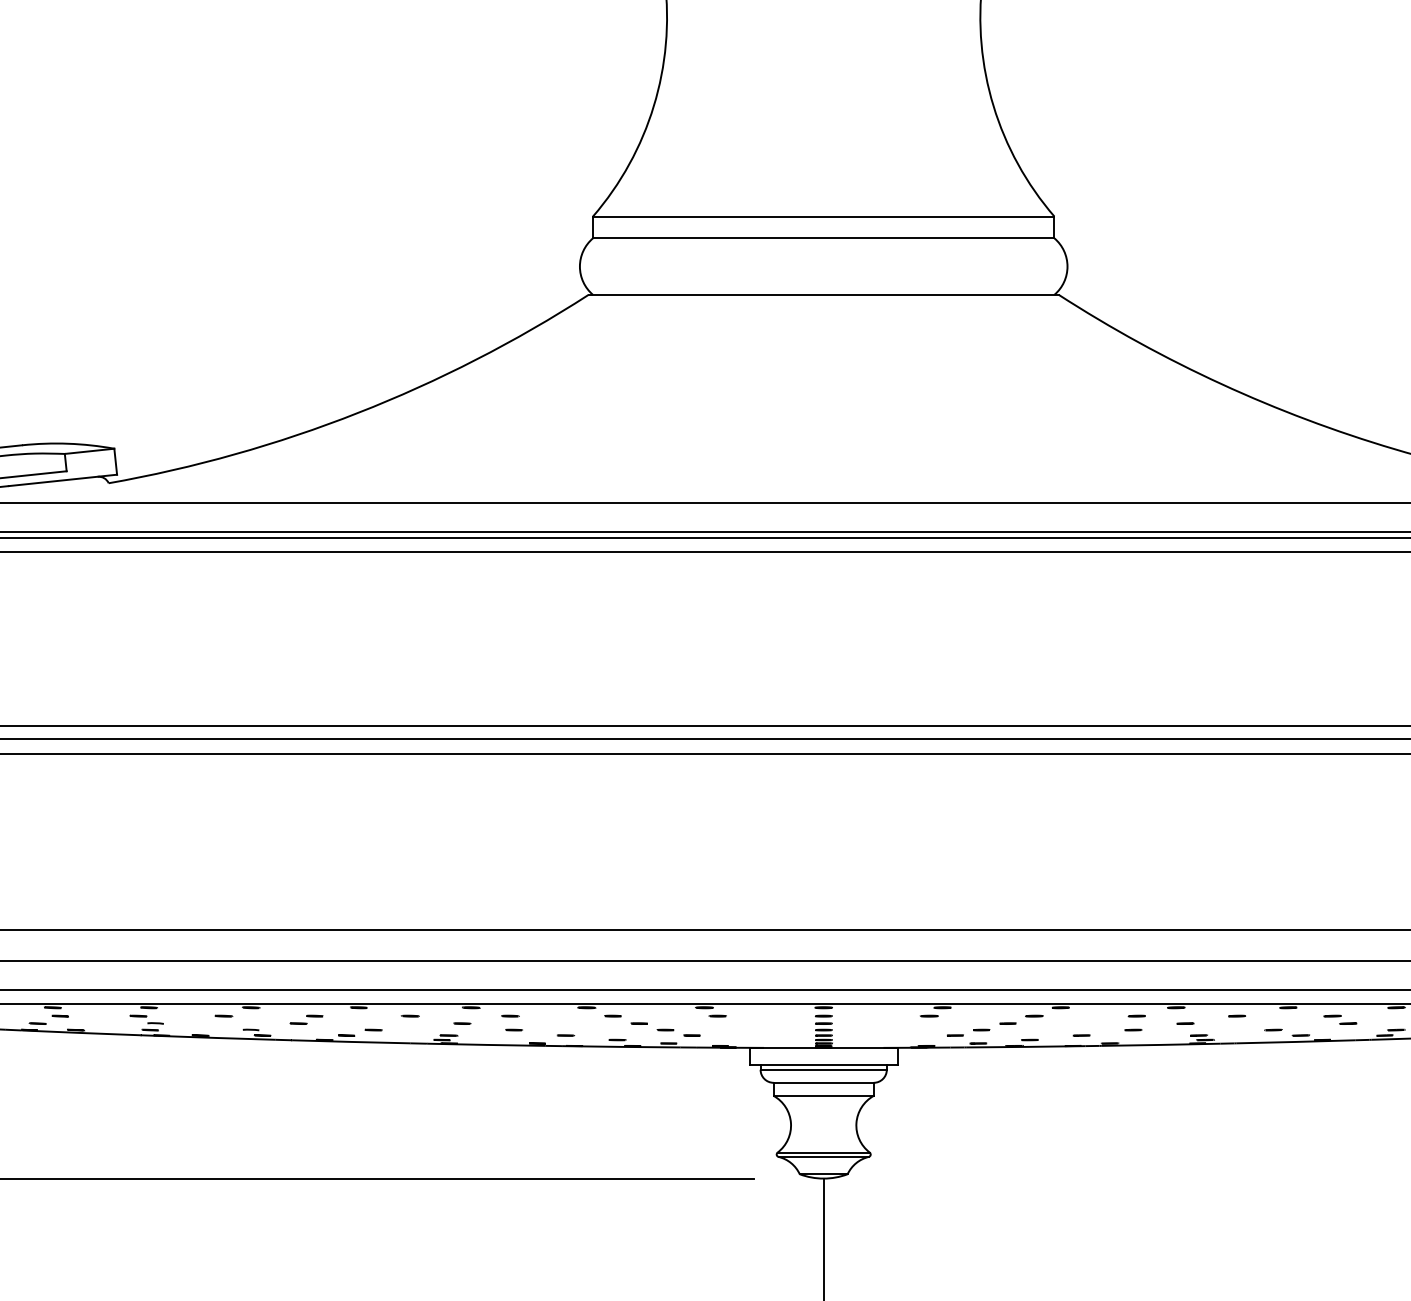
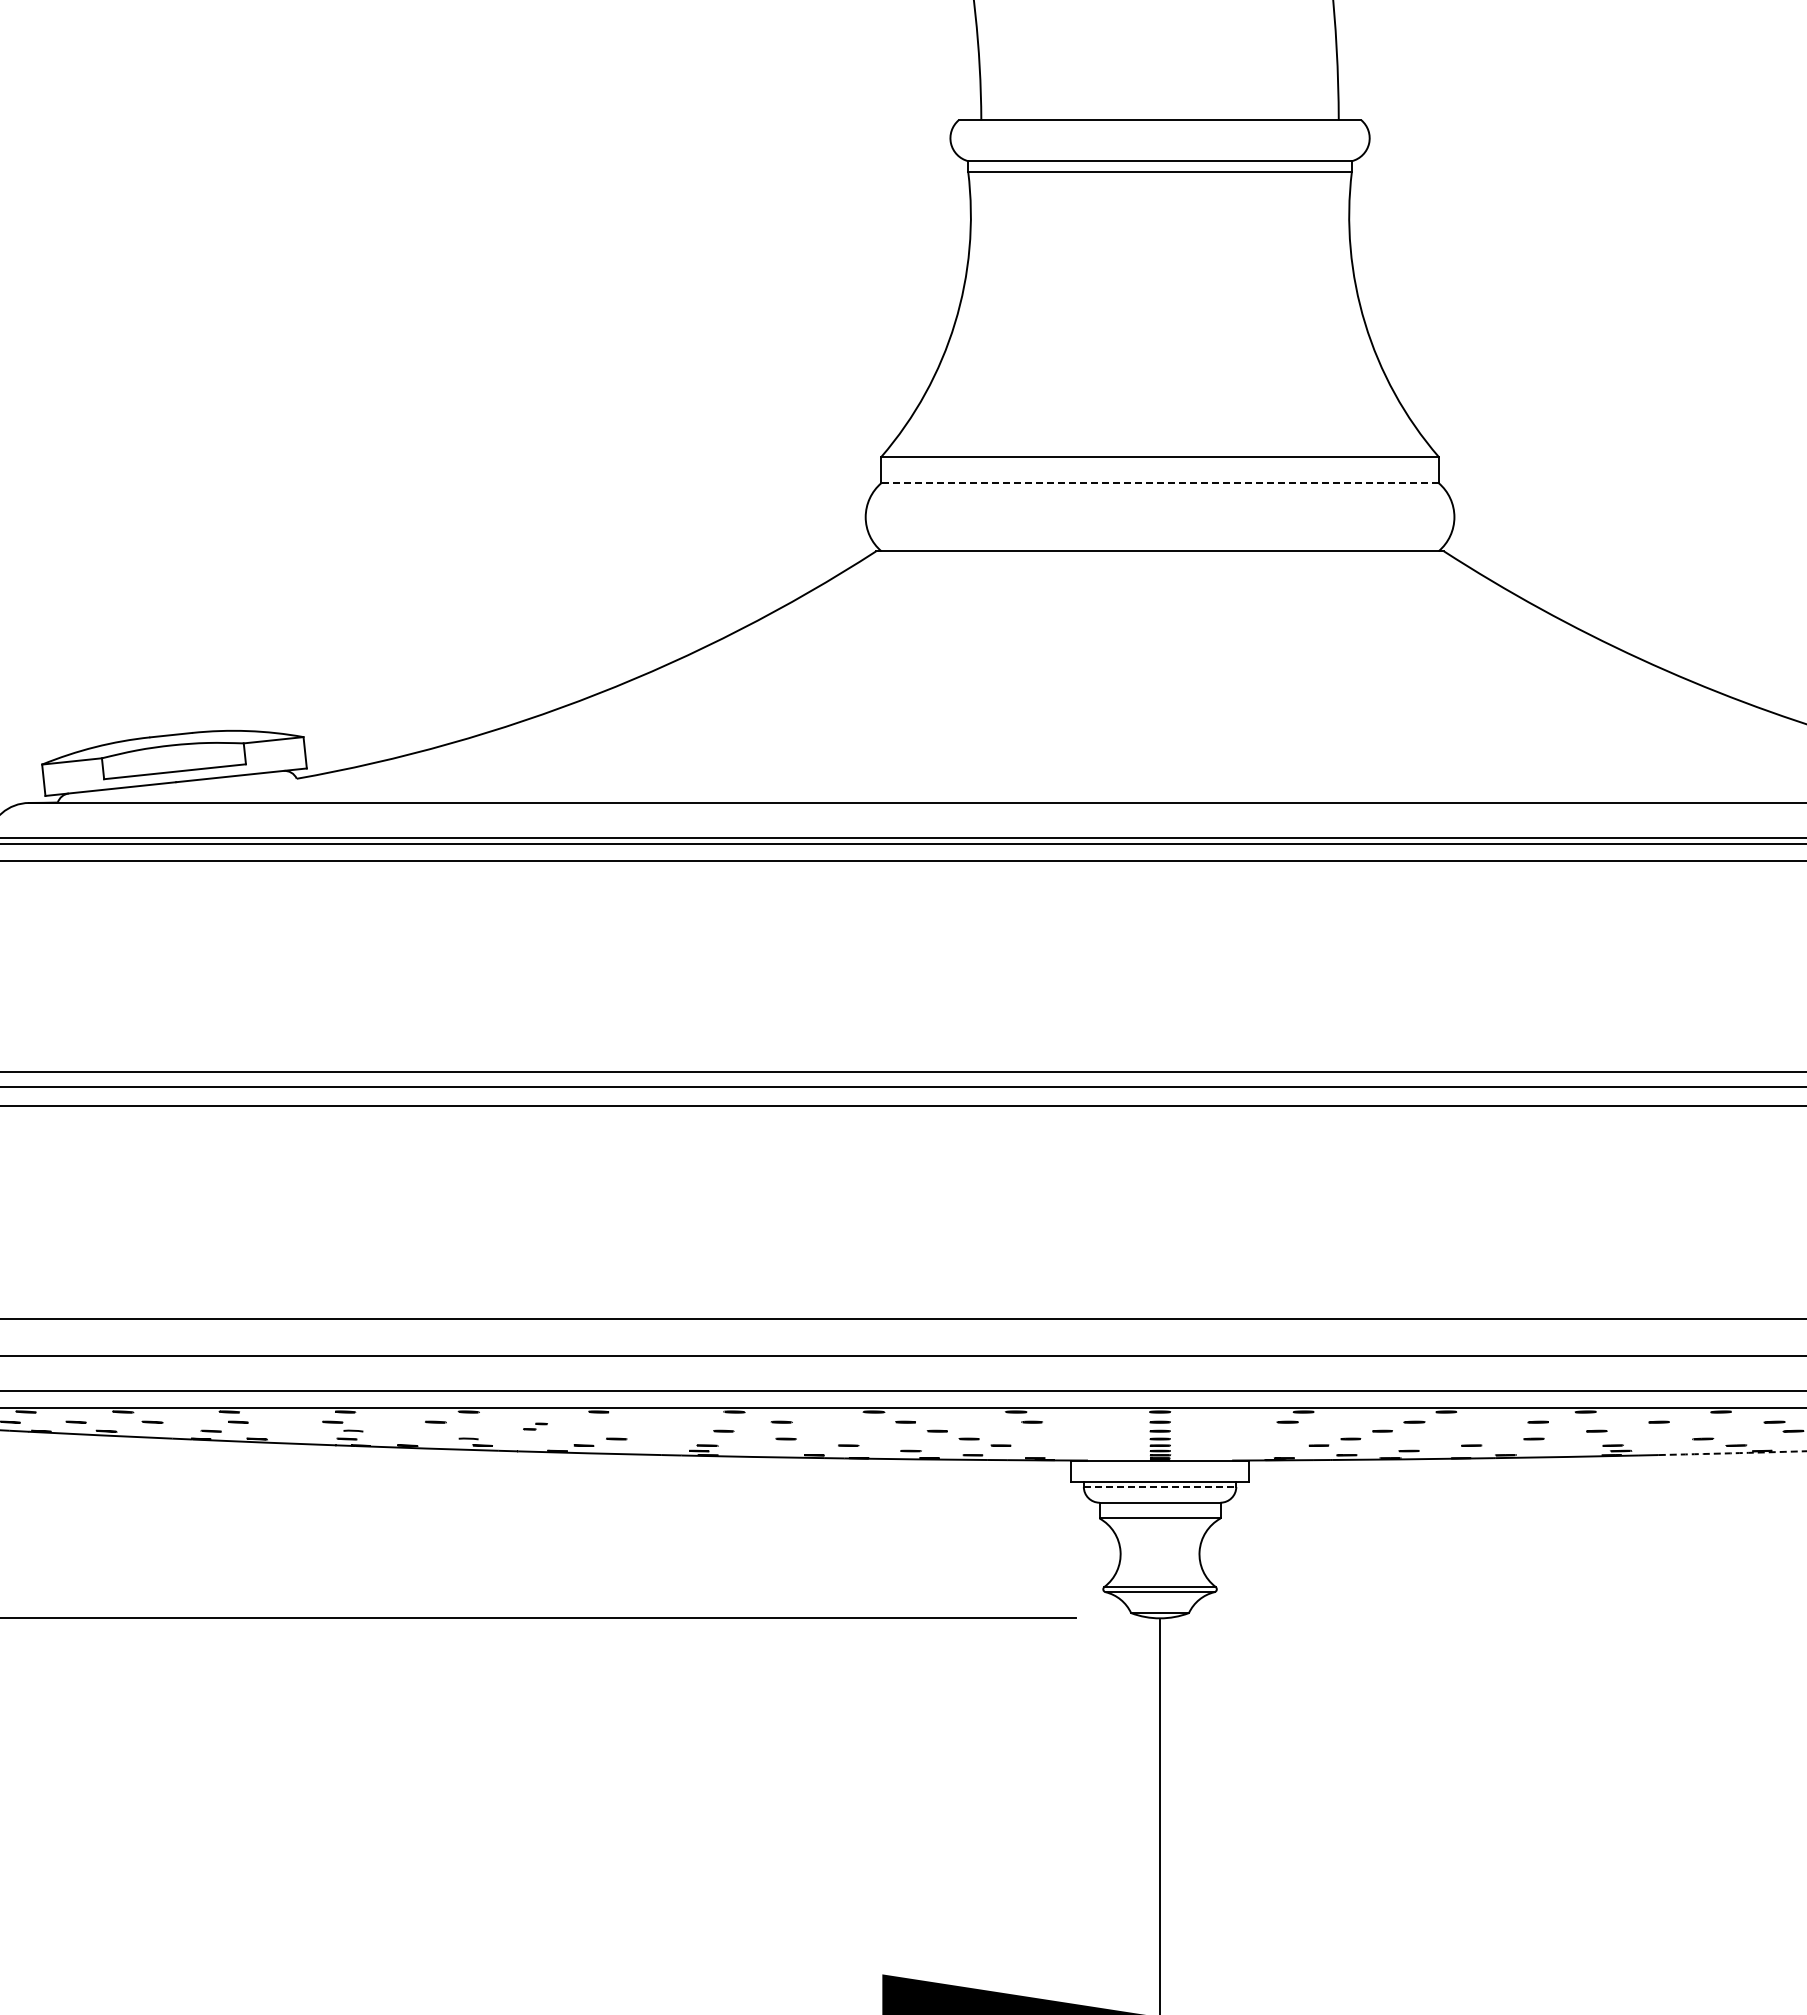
line: (824, 238) -> (1160, 483), solid -> dashed
line: (409, 1015) -> (660, 1421), removed
part: (306, 1019) -> (535, 1426), size x0.6
arc: (1296, 1042) -> (1730, 1453), solid -> dashed
line: (824, 1069) -> (1160, 1486), solid -> dashed

